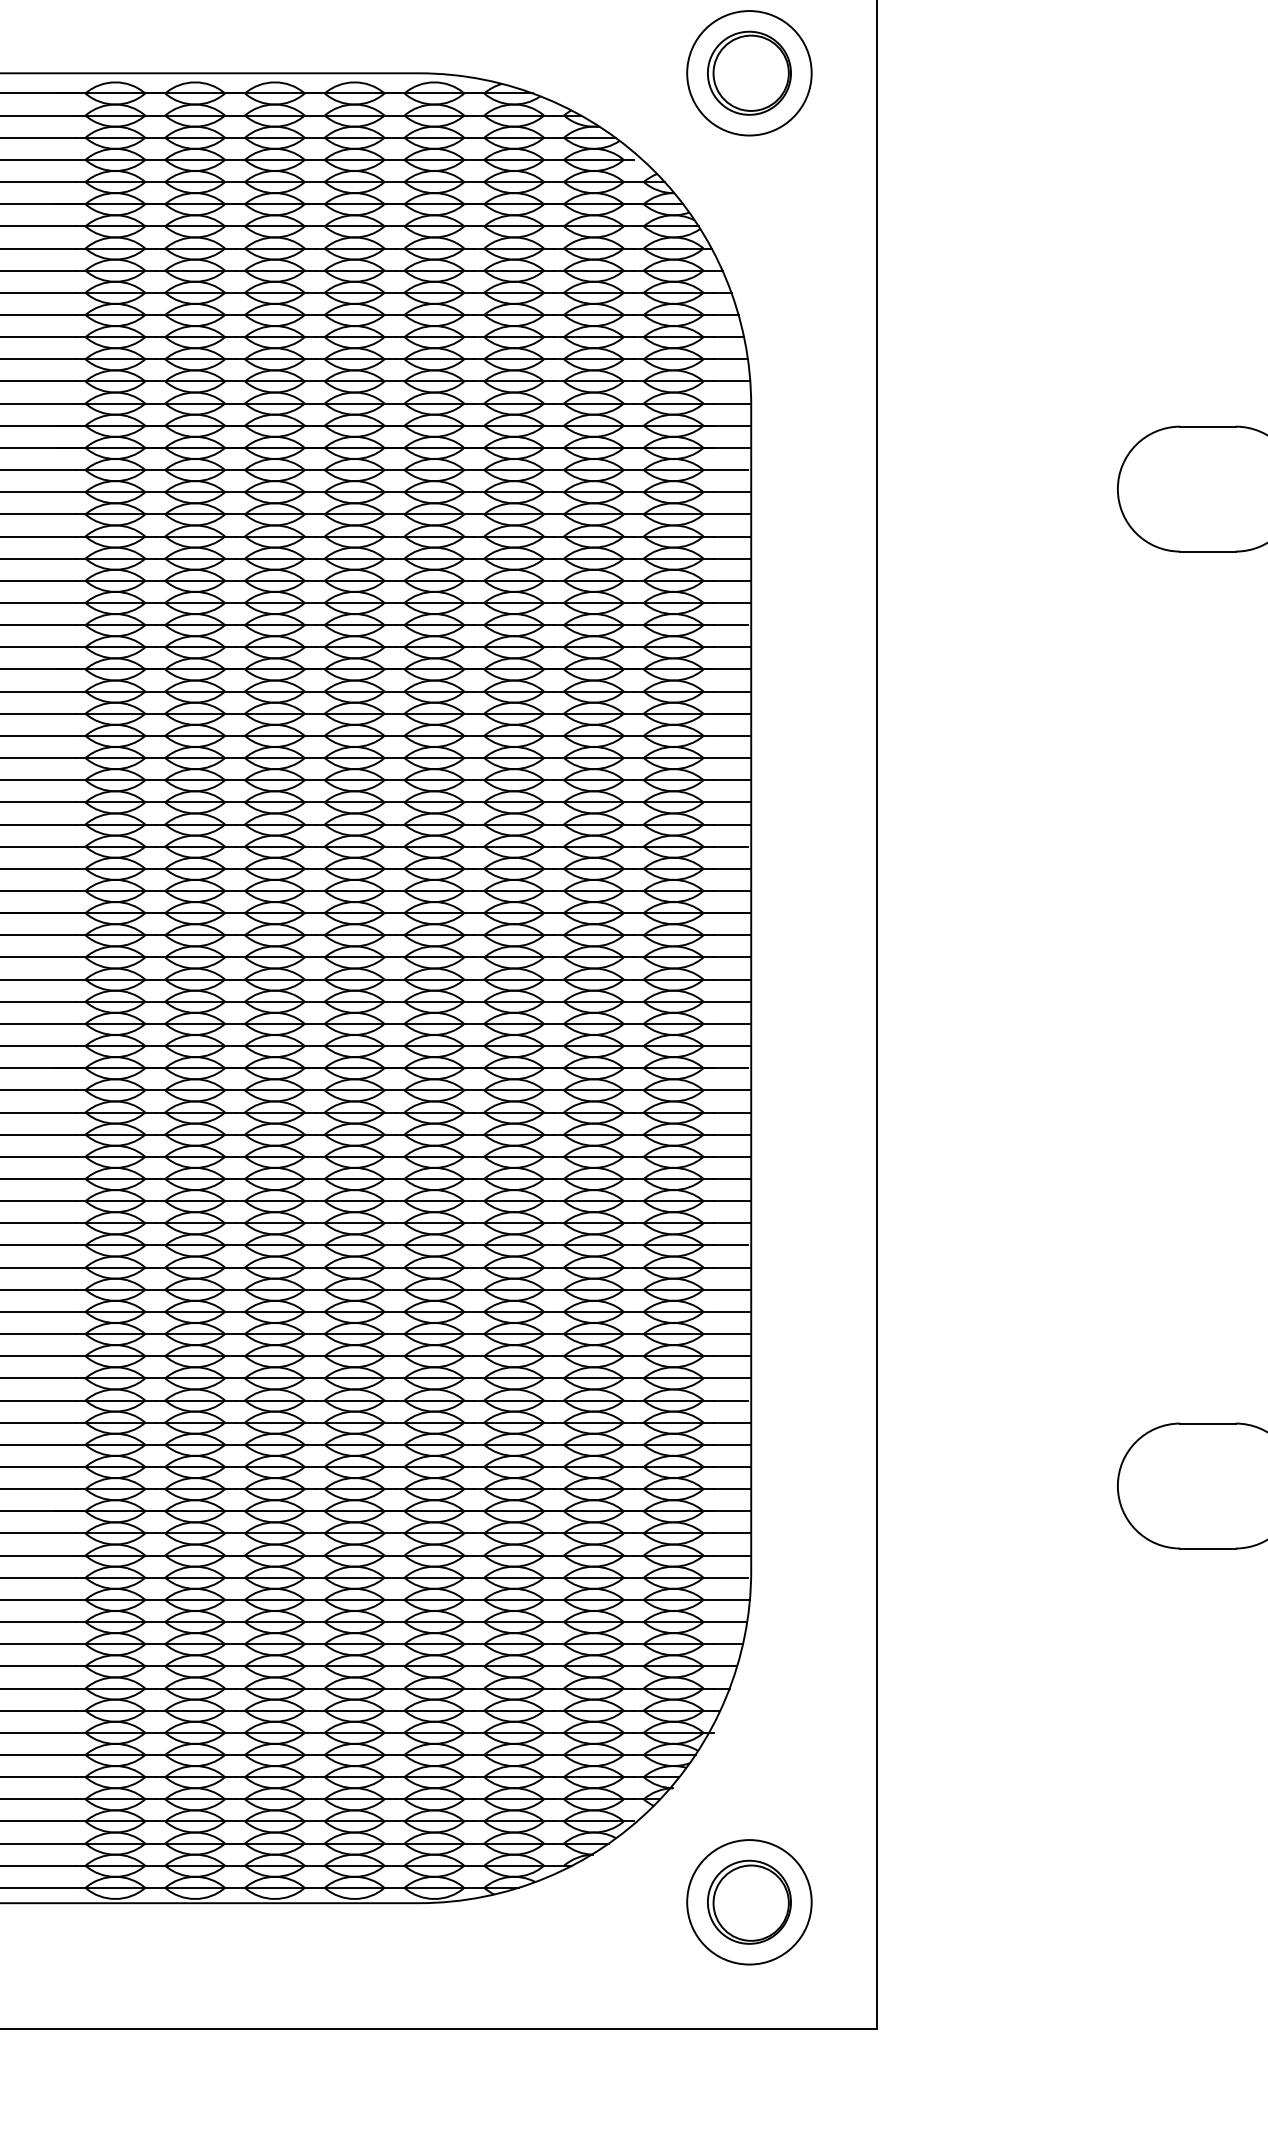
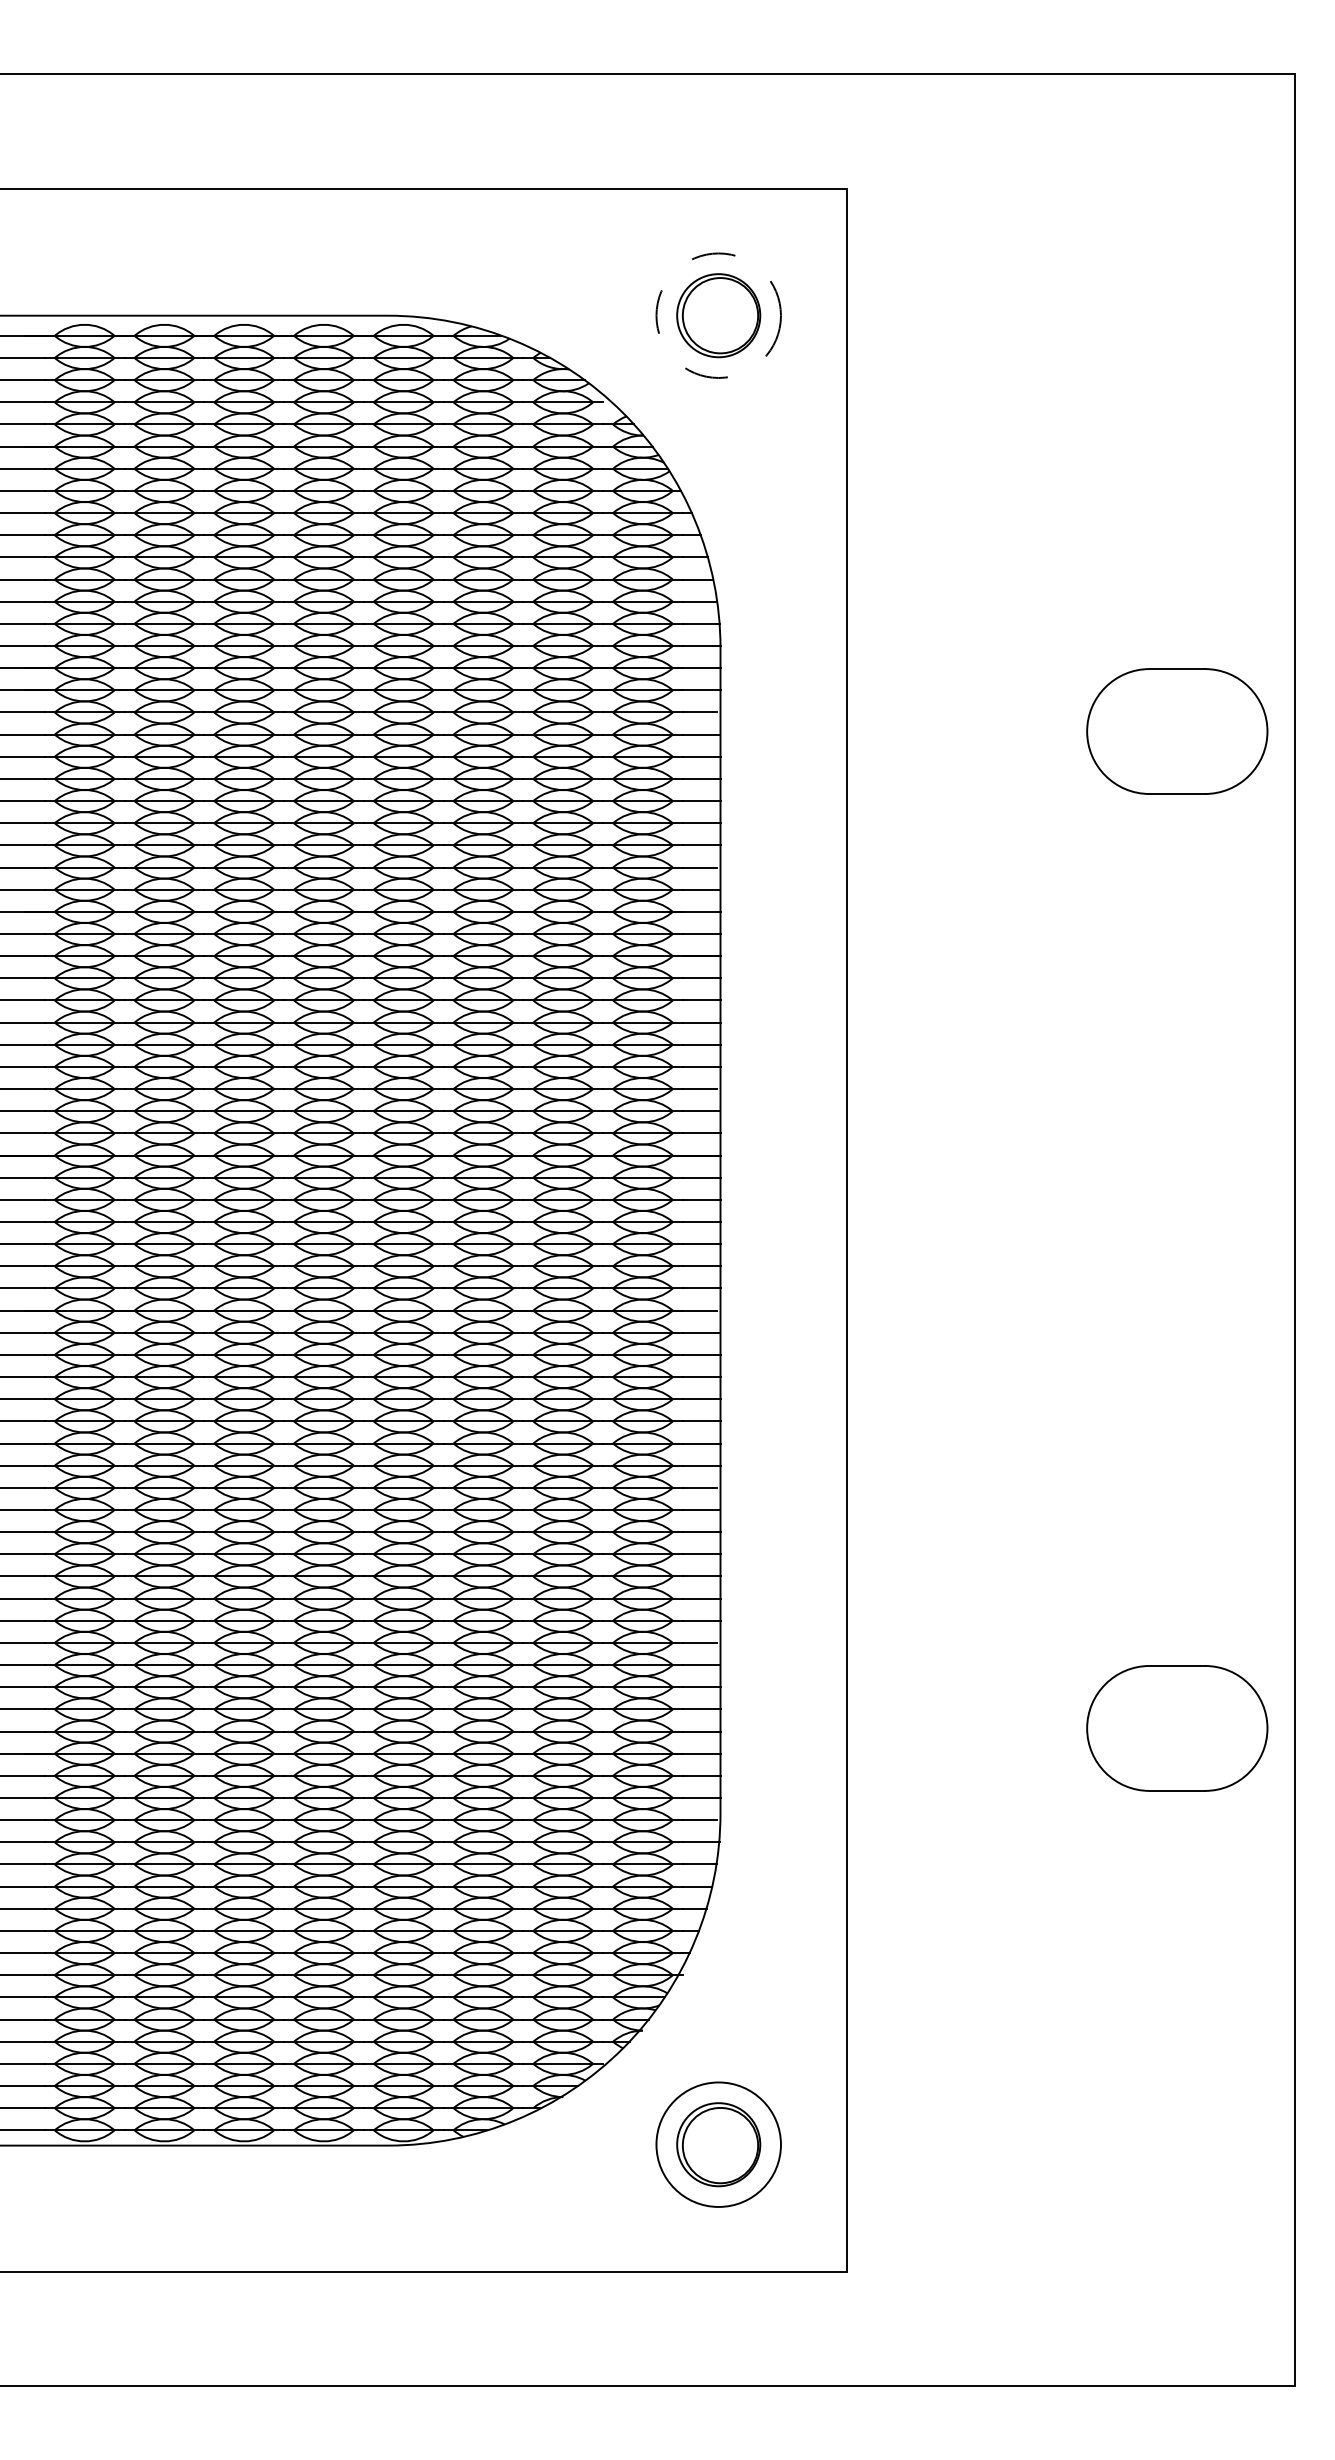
circle: (749, 73) -> (718, 315), solid -> dashed

